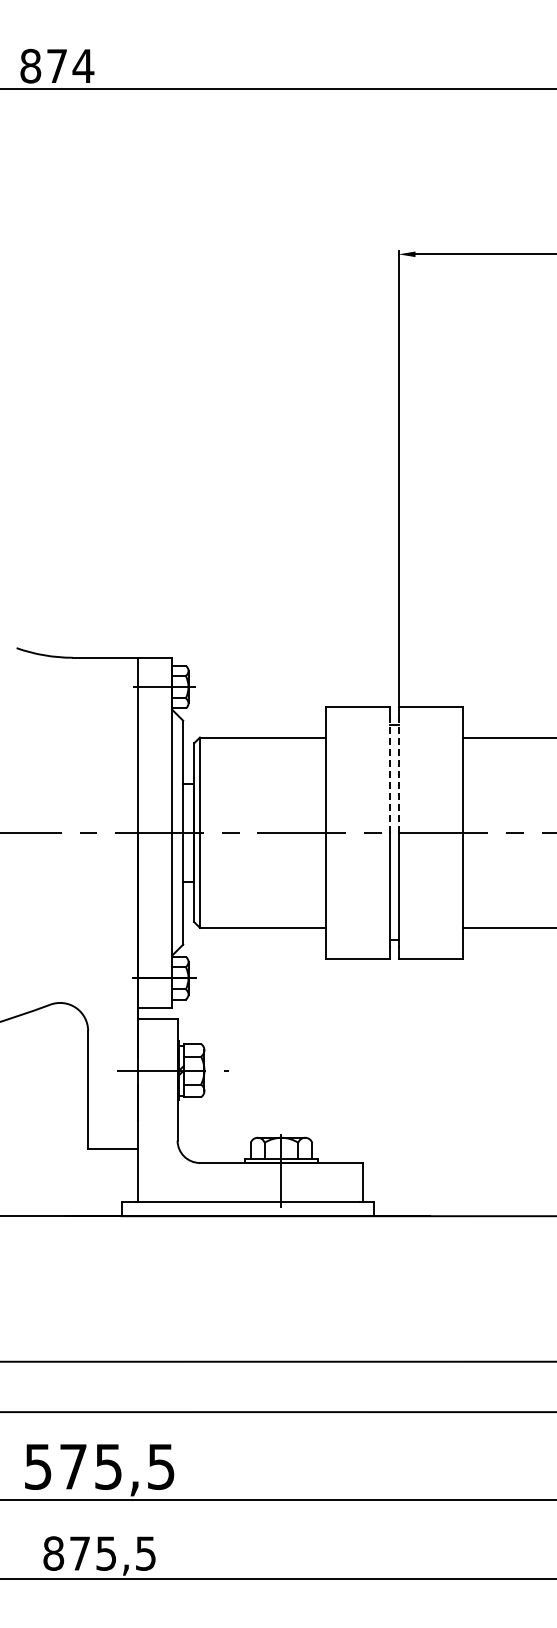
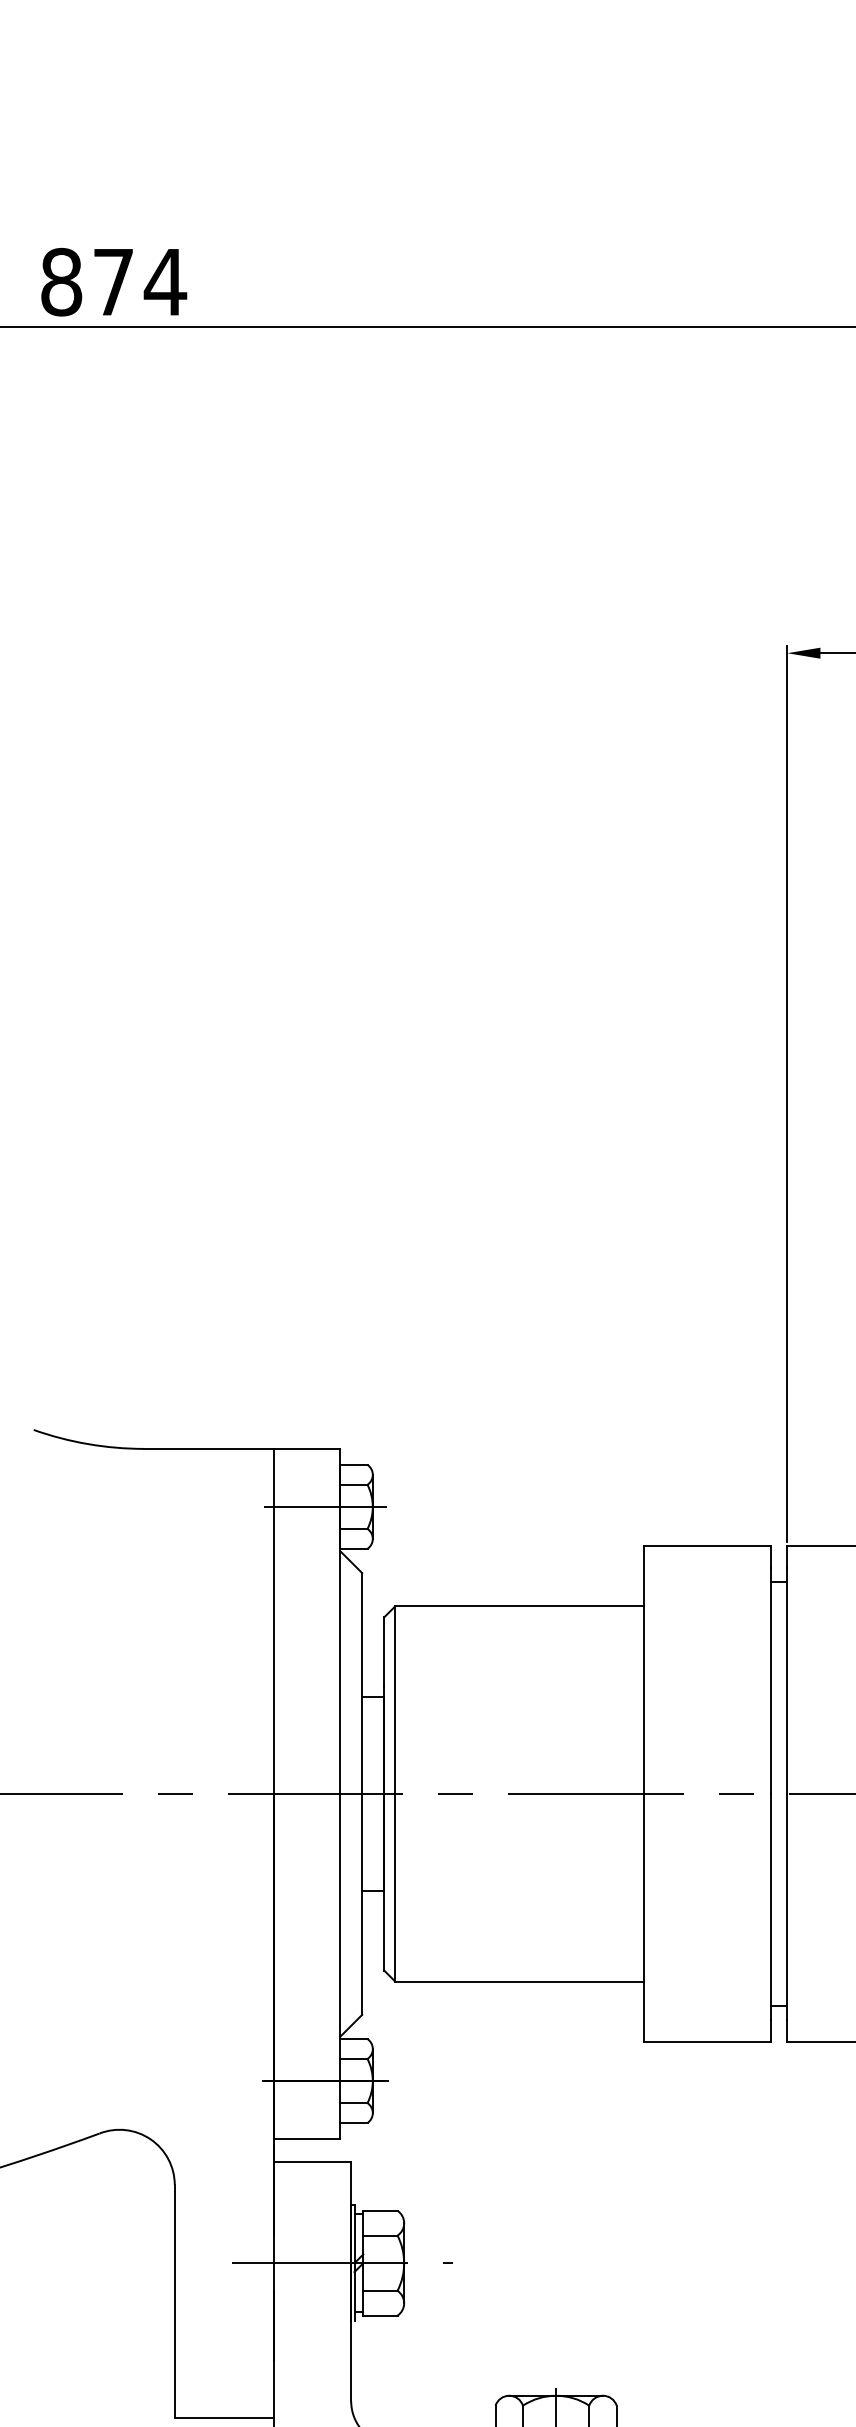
line: (390, 774) -> (771, 1679), dashed -> solid
line: (398, 774) -> (786, 1679), dashed -> solid

